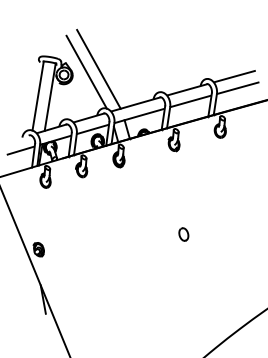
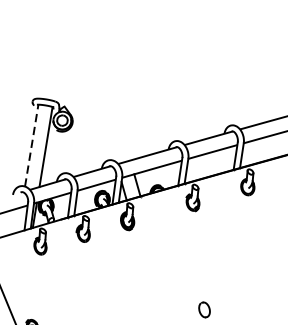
line: (98, 68) -> (103, 112), removed
line: (86, 71) -> (89, 116), removed
line: (38, 96) -> (32, 146), solid -> dashed

